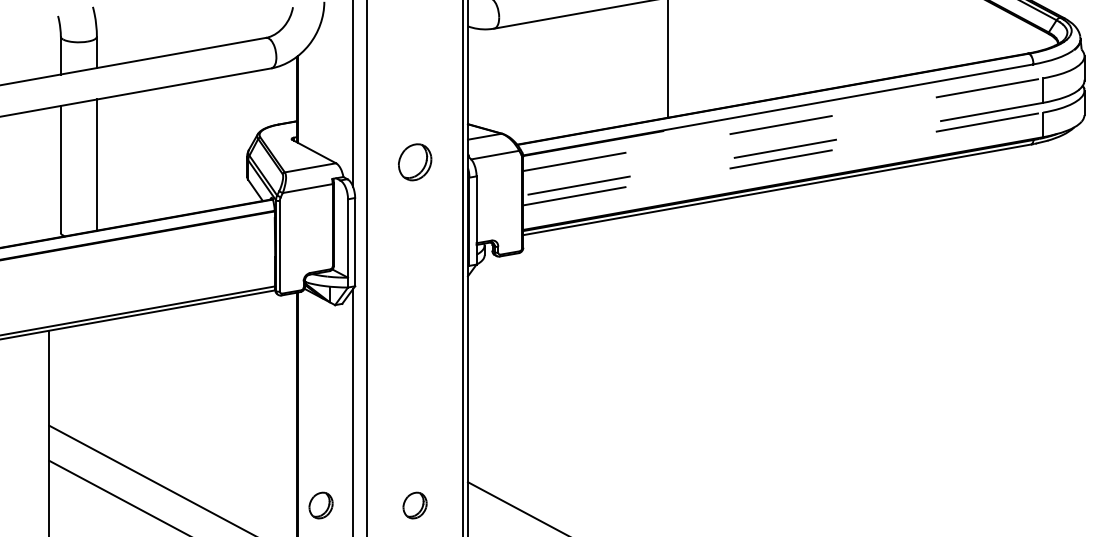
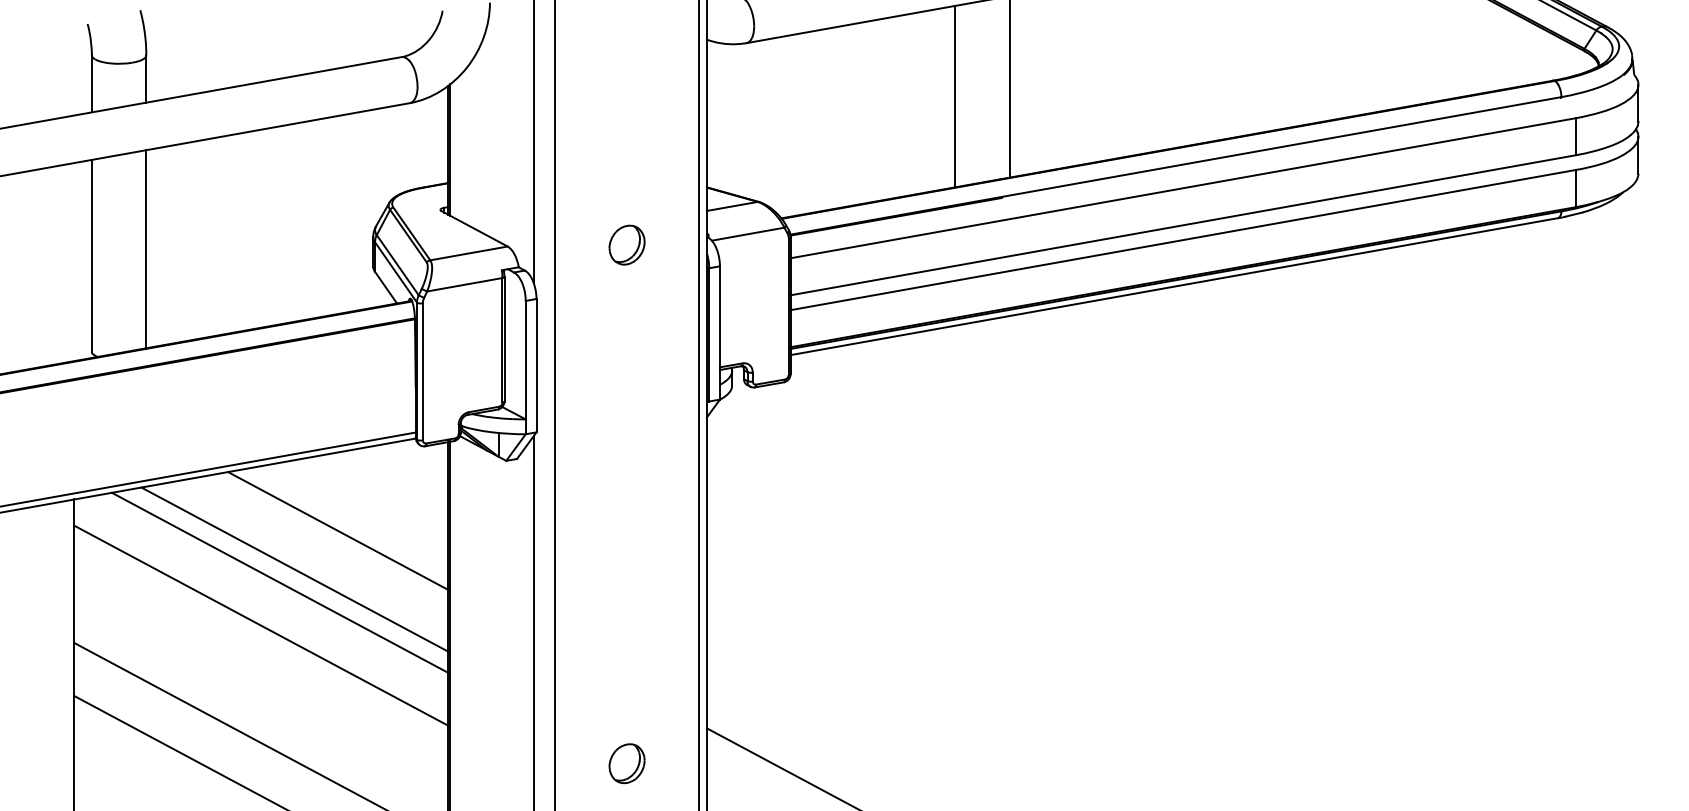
line: (632, 63) -> (955, 95), added
line: (783, 124) -> (1183, 187), dashed -> solid
line: (782, 149) -> (1182, 225), dashed -> solid
line: (783, 158) -> (1183, 239), dashed -> solid
part: (414, 162) -> (626, 245), size x0.71
line: (223, 351) -> (337, 530), added
line: (194, 376) -> (293, 568), added
line: (185, 385) -> (280, 582), added
line: (172, 414) -> (260, 626), added
part: (320, 505) -> (484, 763), removed

